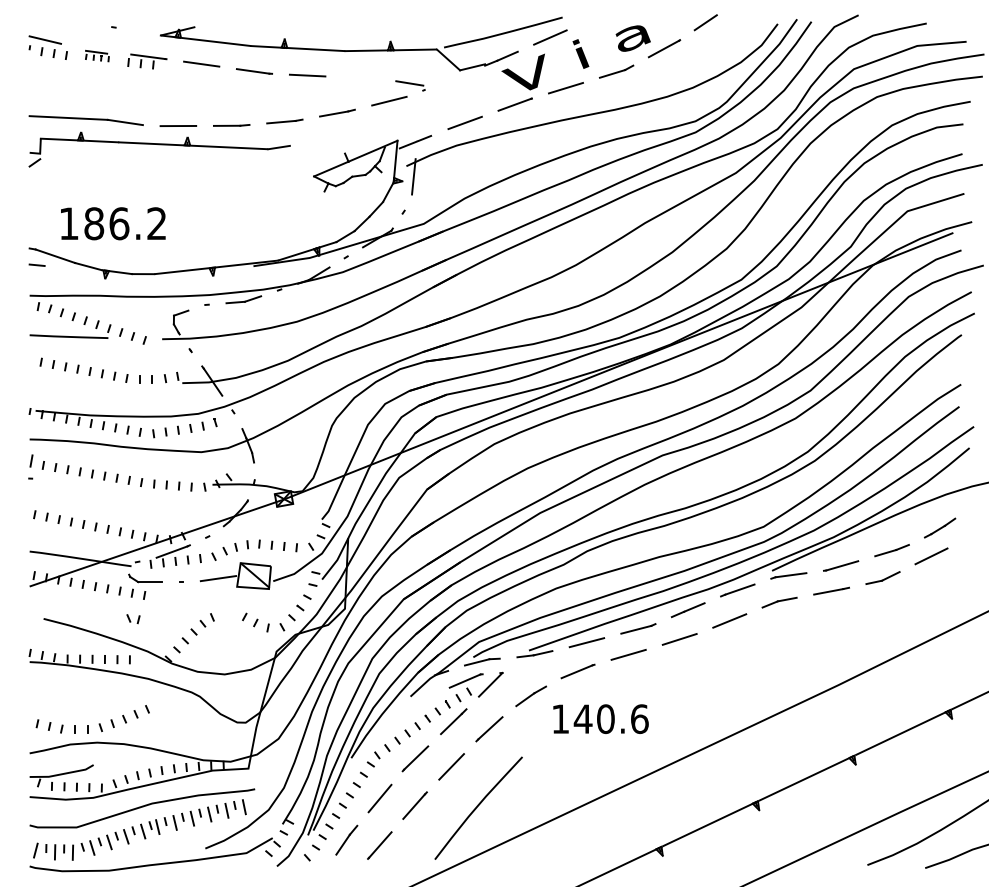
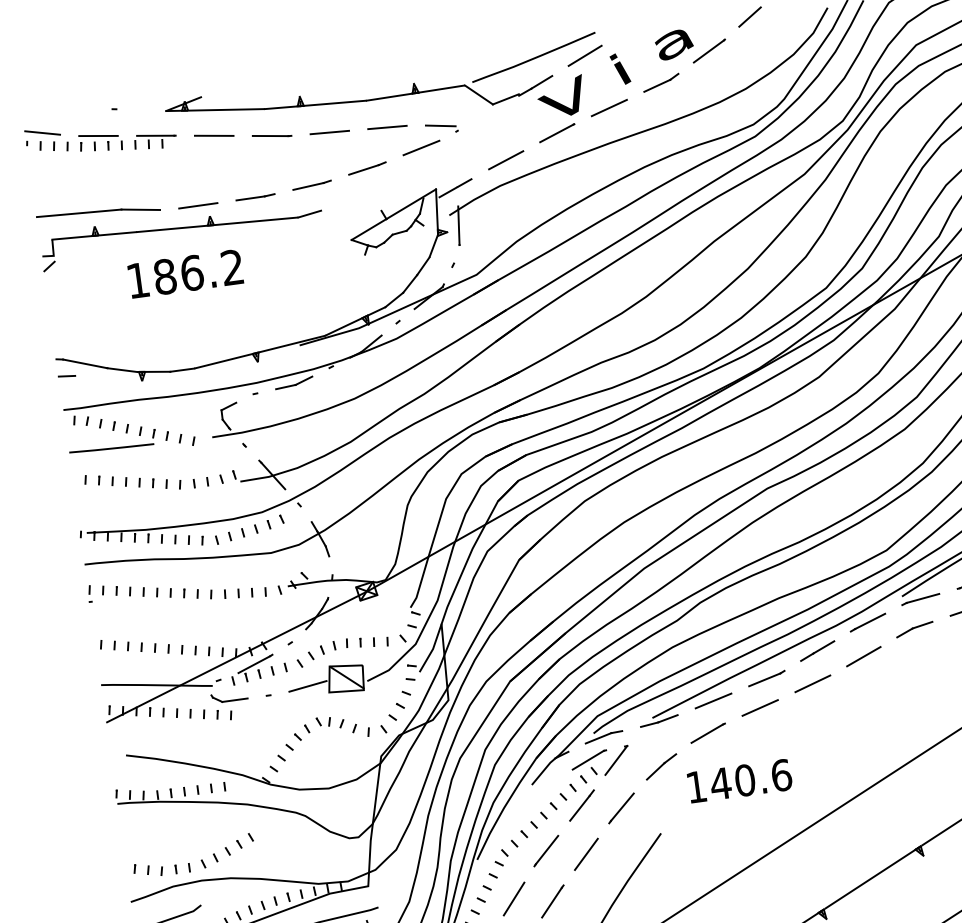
part: (97, 55) -> (100, 141), size x1.67
line: (360, 78) -> (387, 127), added
text: (113, 223) -> (185, 273), moved
part: (30, 466) -> (89, 593), size x0.62
part: (133, 619) -> (323, 722), moved

